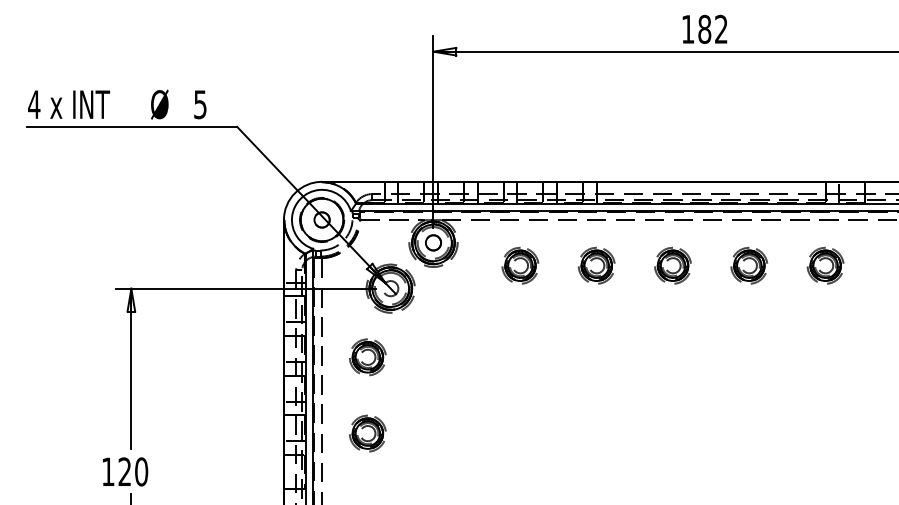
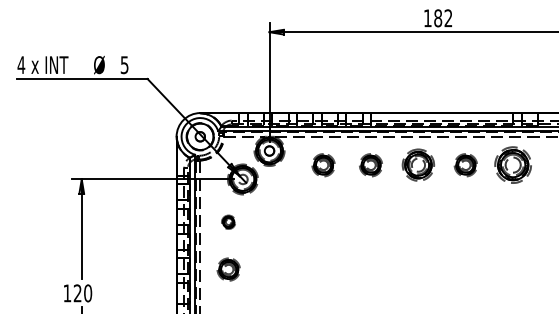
part: (673, 266) -> (418, 165), size x1.4
part: (825, 266) -> (513, 165), size x1.6
part: (367, 357) -> (228, 222), size x0.6

